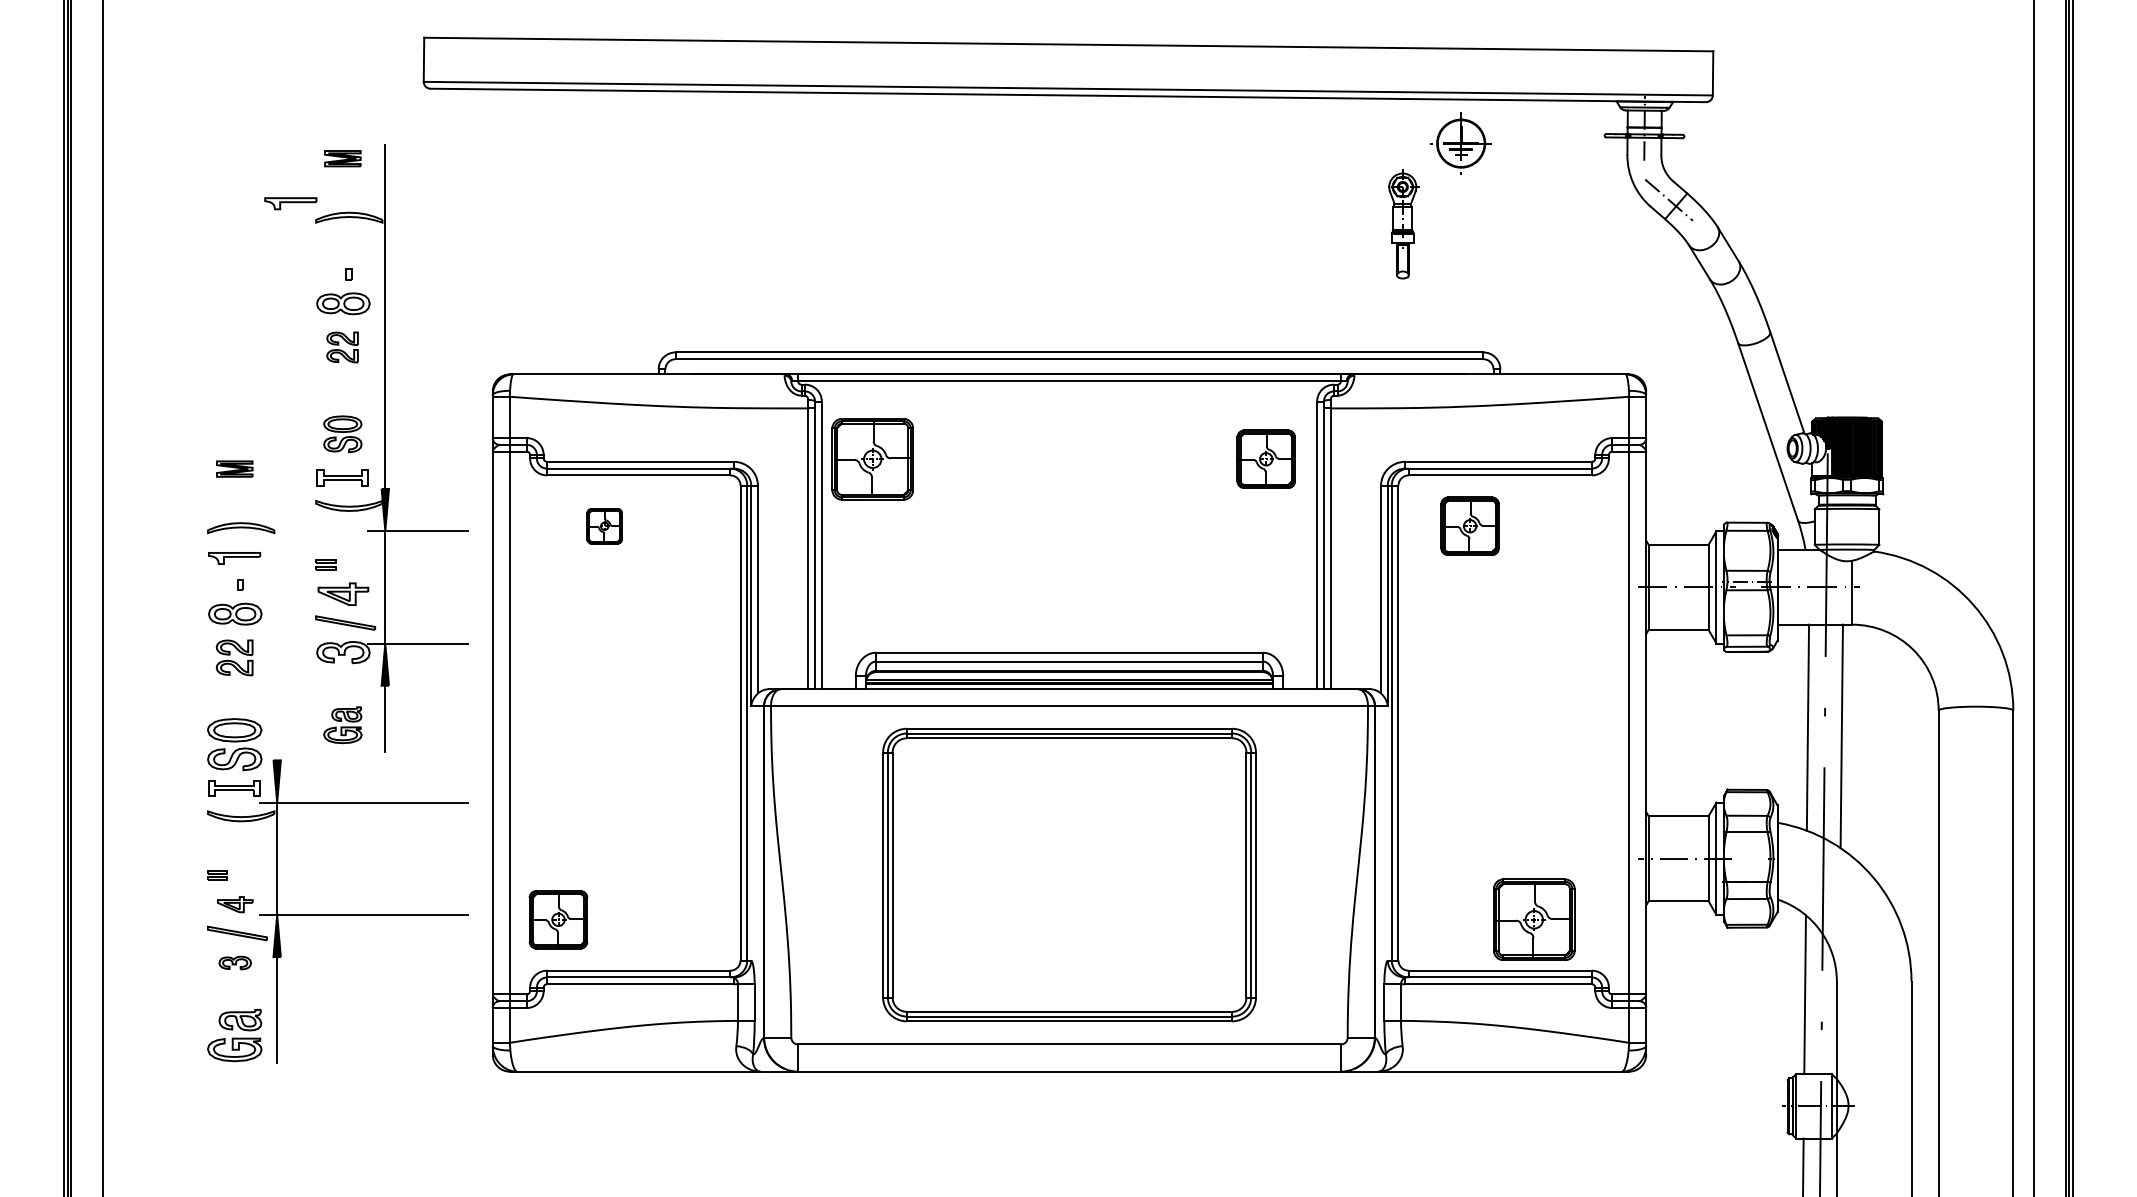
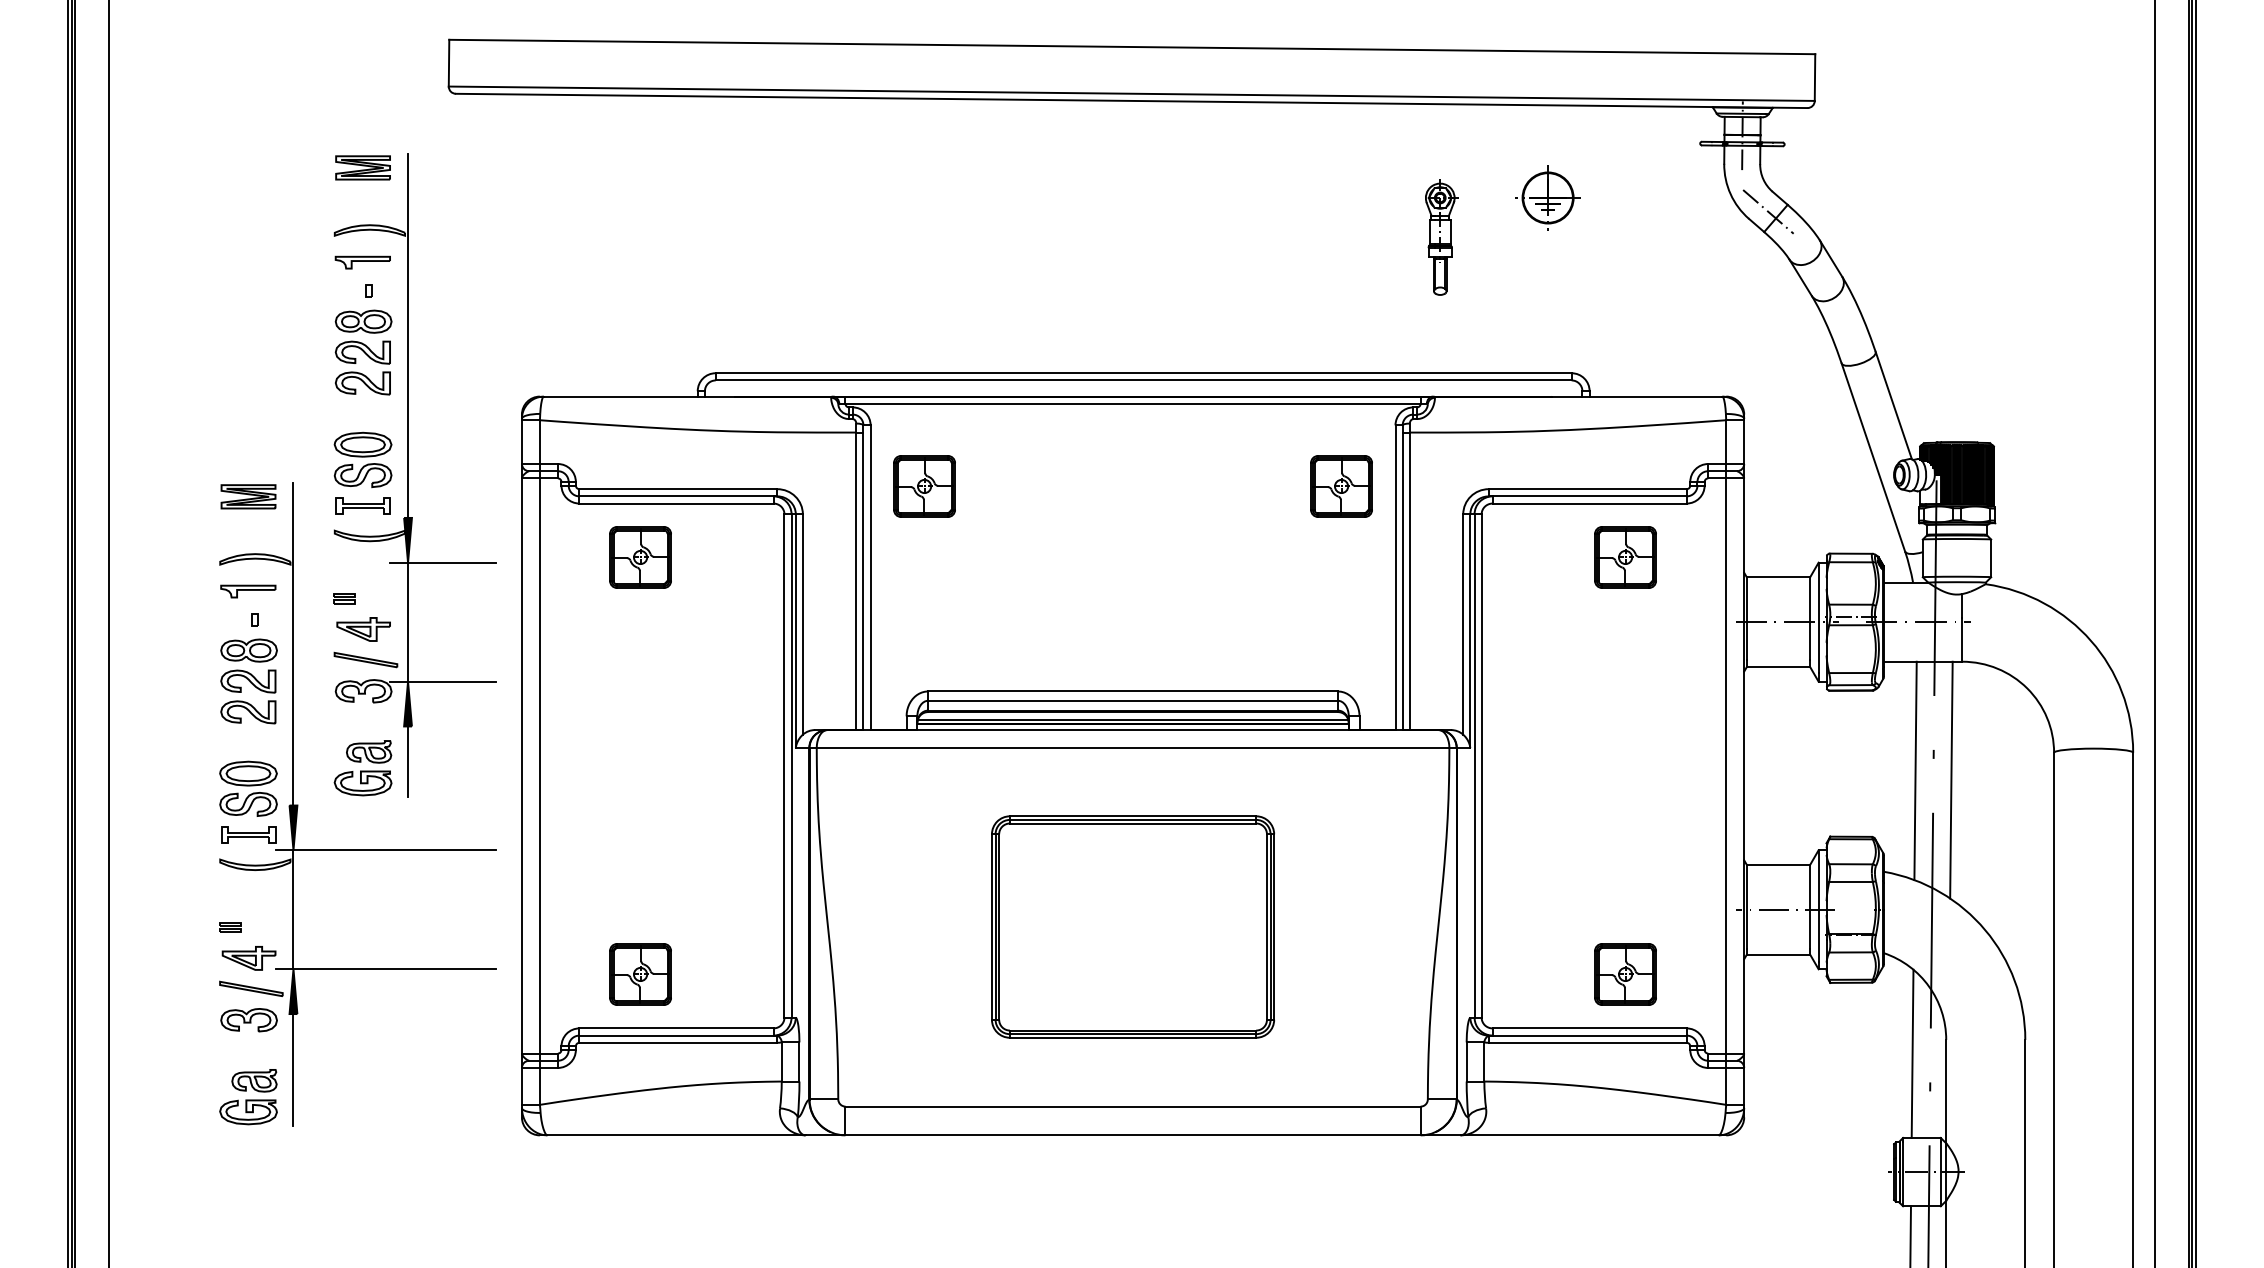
part: (1460, 143) -> (1547, 197), moved
part: (342, 158) -> (362, 167), size x1.43
part: (290, 203) -> (362, 262), moved
part: (1403, 224) -> (1441, 237), moved
part: (342, 347) -> (362, 367), size x1.67
part: (342, 433) -> (362, 459), size x1.43
part: (872, 459) -> (924, 486), size x0.71
part: (234, 468) -> (248, 496), size x1.43
part: (604, 526) -> (640, 557), size x1.67
part: (1470, 526) -> (1625, 557), moved
line: (277, 607) -> (293, 643), added
part: (234, 657) -> (248, 696), size x1.43
part: (342, 725) -> (362, 768), size x1.43
part: (1068, 874) -> (1132, 926), size x0.71
part: (234, 904) -> (248, 958), size x1.43
part: (558, 919) -> (640, 974), moved
part: (1534, 919) -> (1625, 974), size x0.71
part: (234, 963) -> (248, 1020), size x1.67

